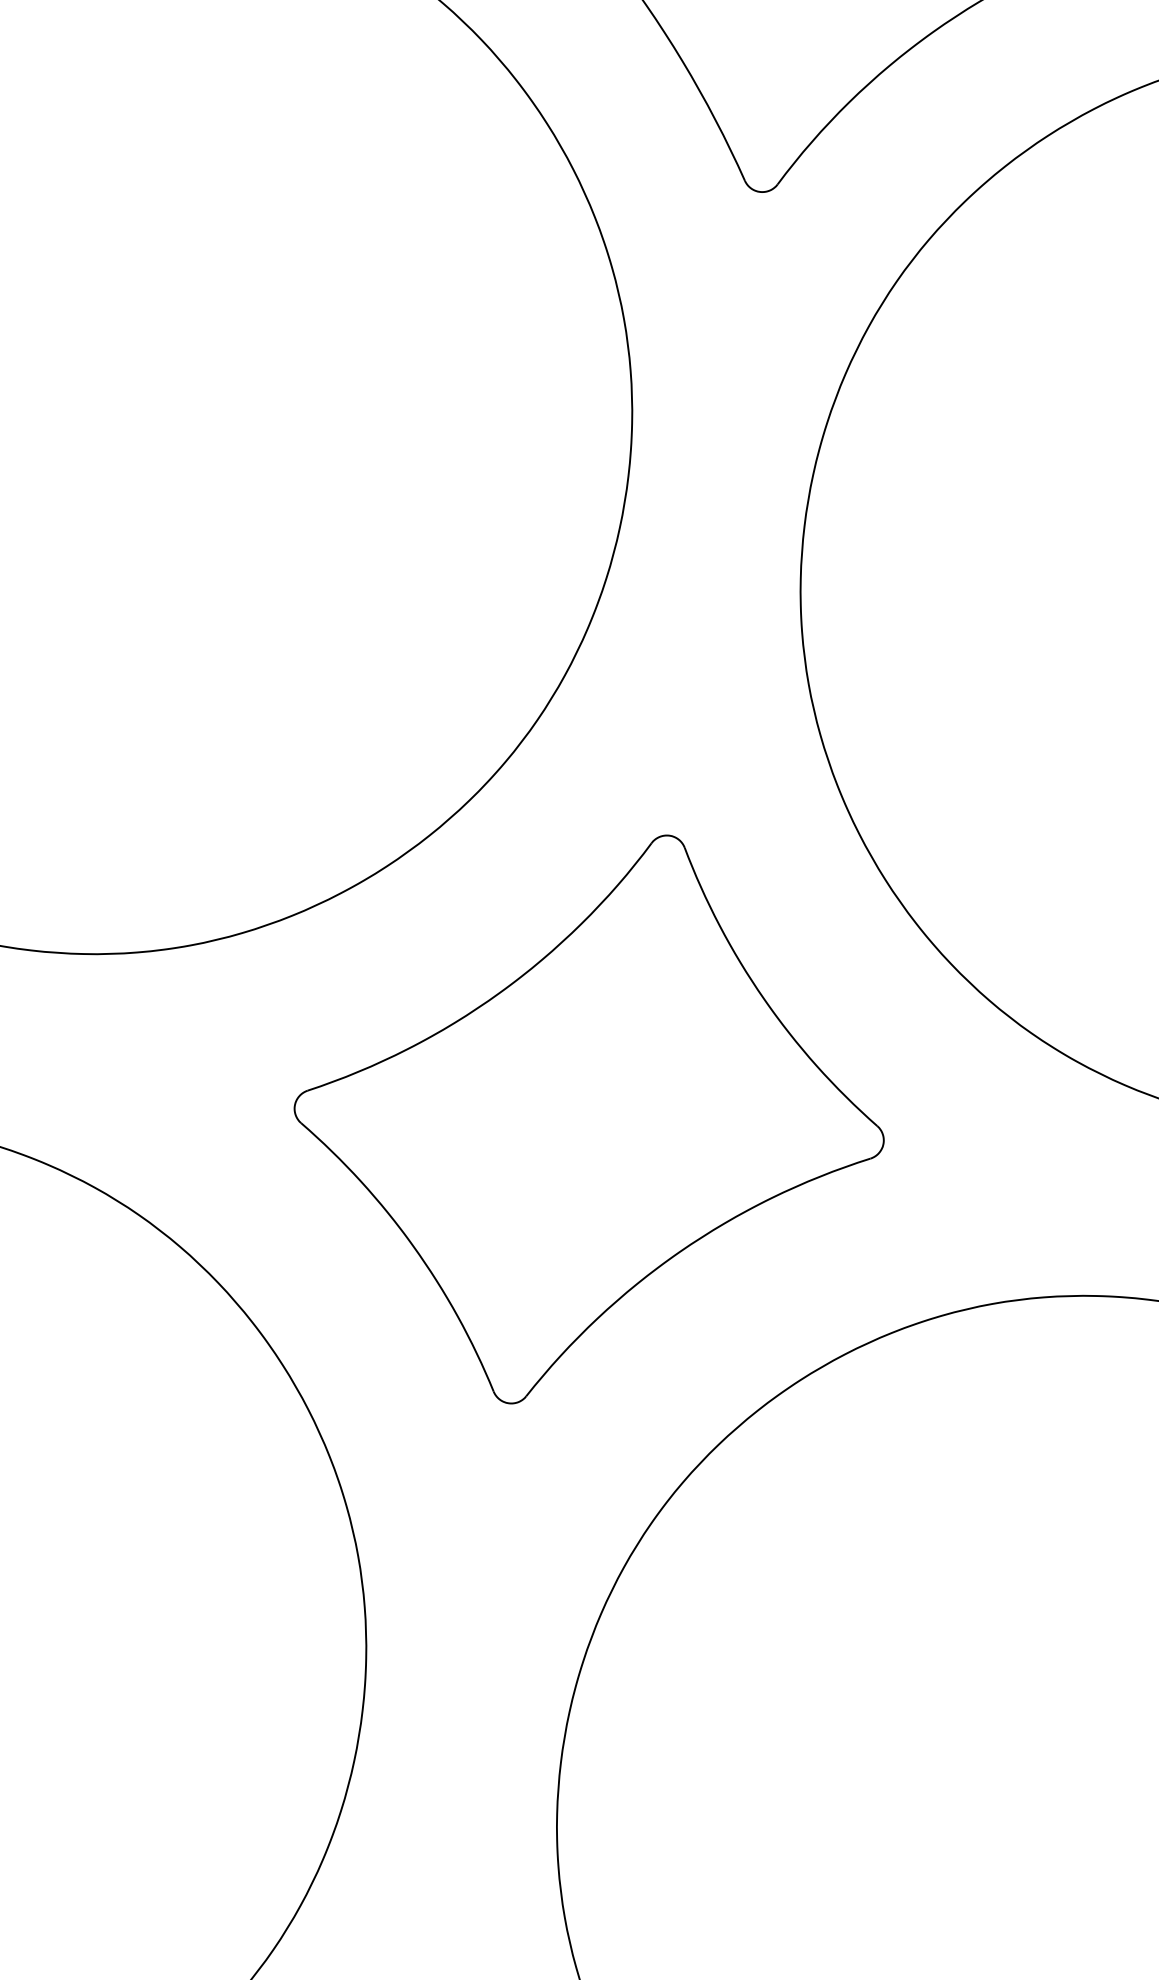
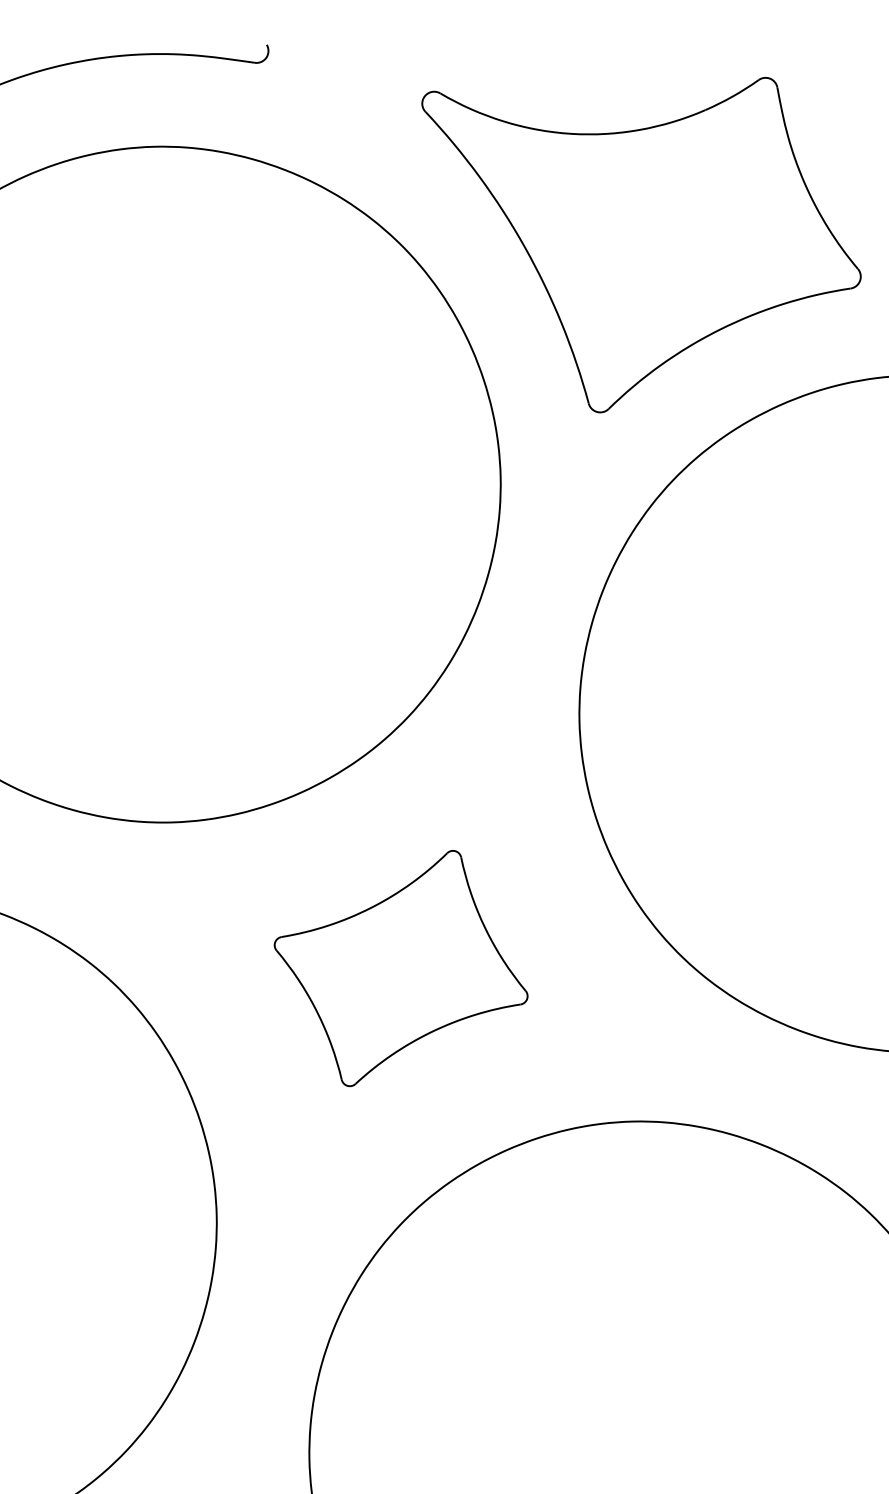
part: (587, 1119) -> (400, 968), size x0.7

